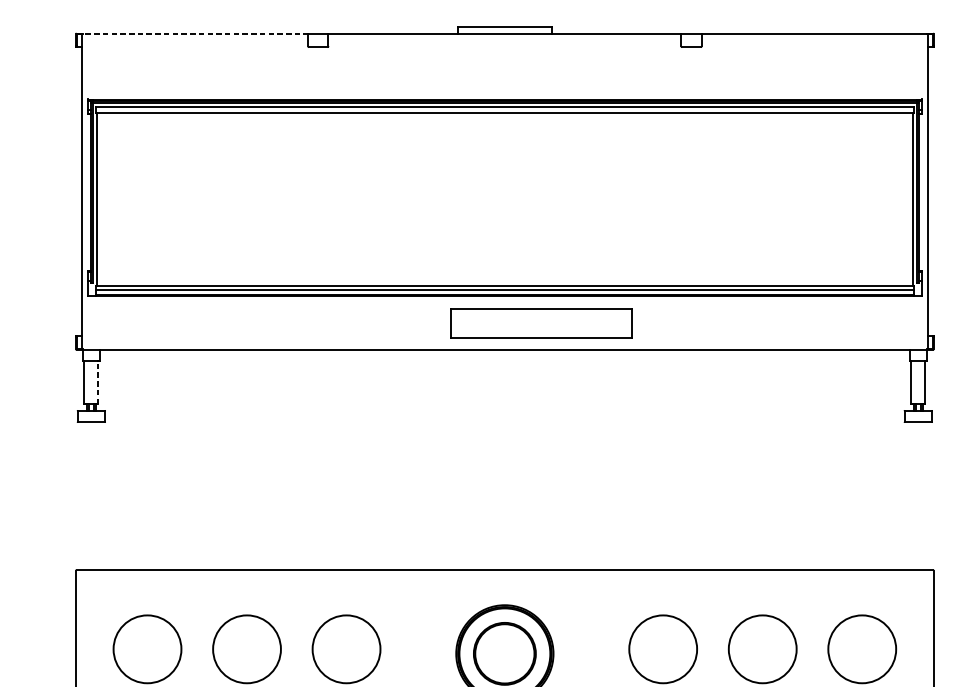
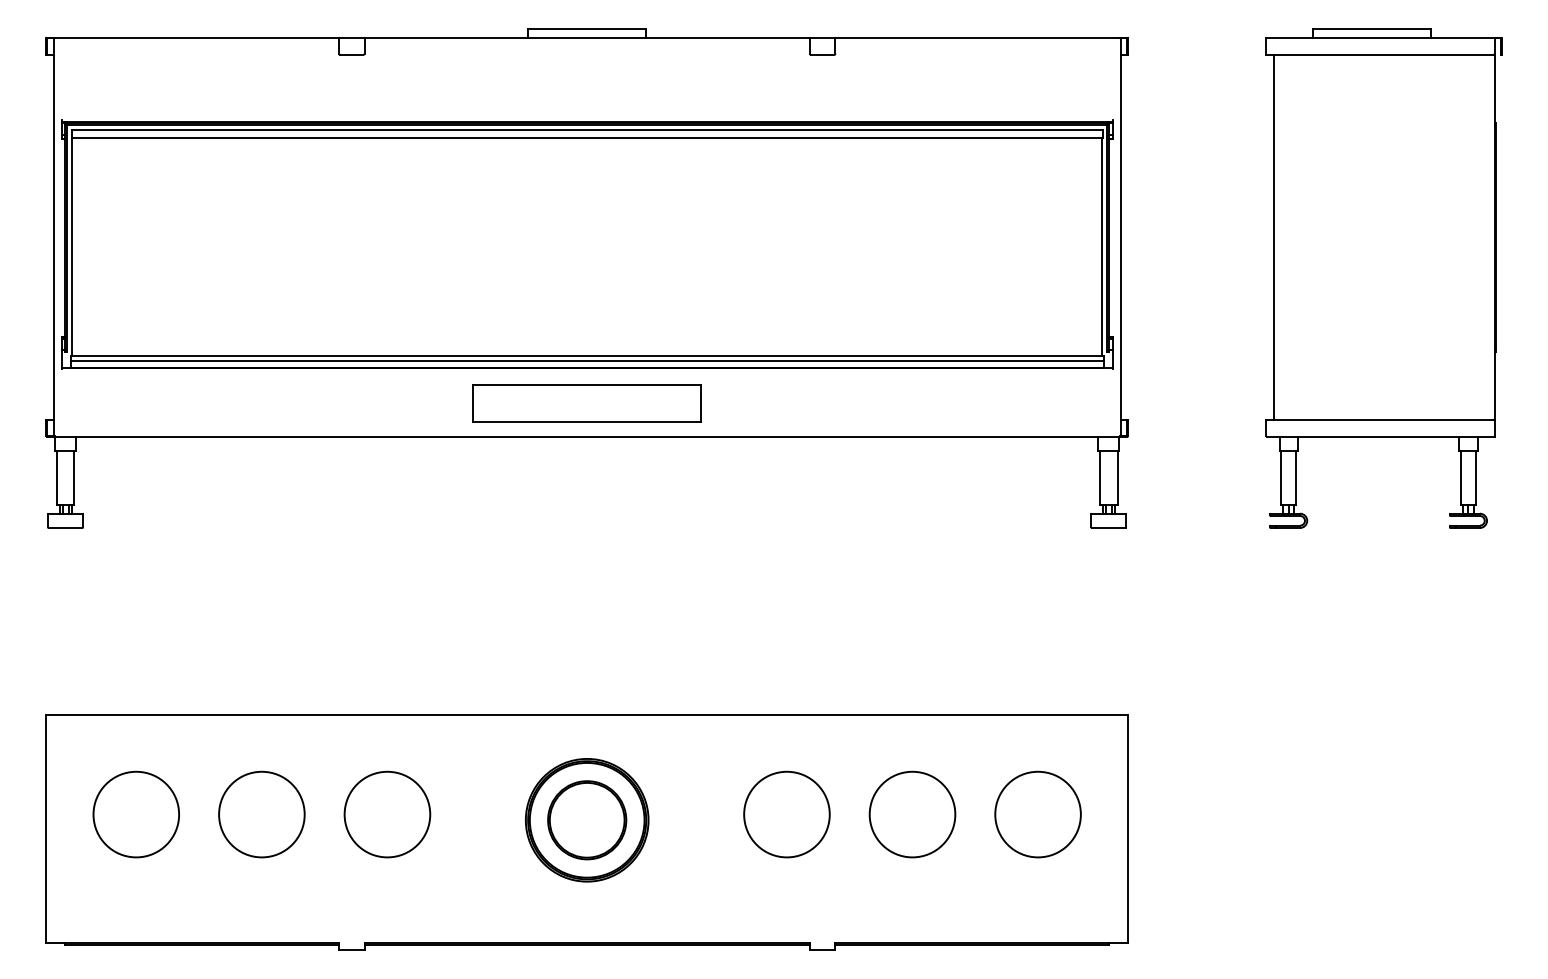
line: (192, 33) -> (192, 37), dashed -> solid
part: (540, 323) -> (586, 403), moved
line: (98, 382) -> (74, 477), dashed -> solid

